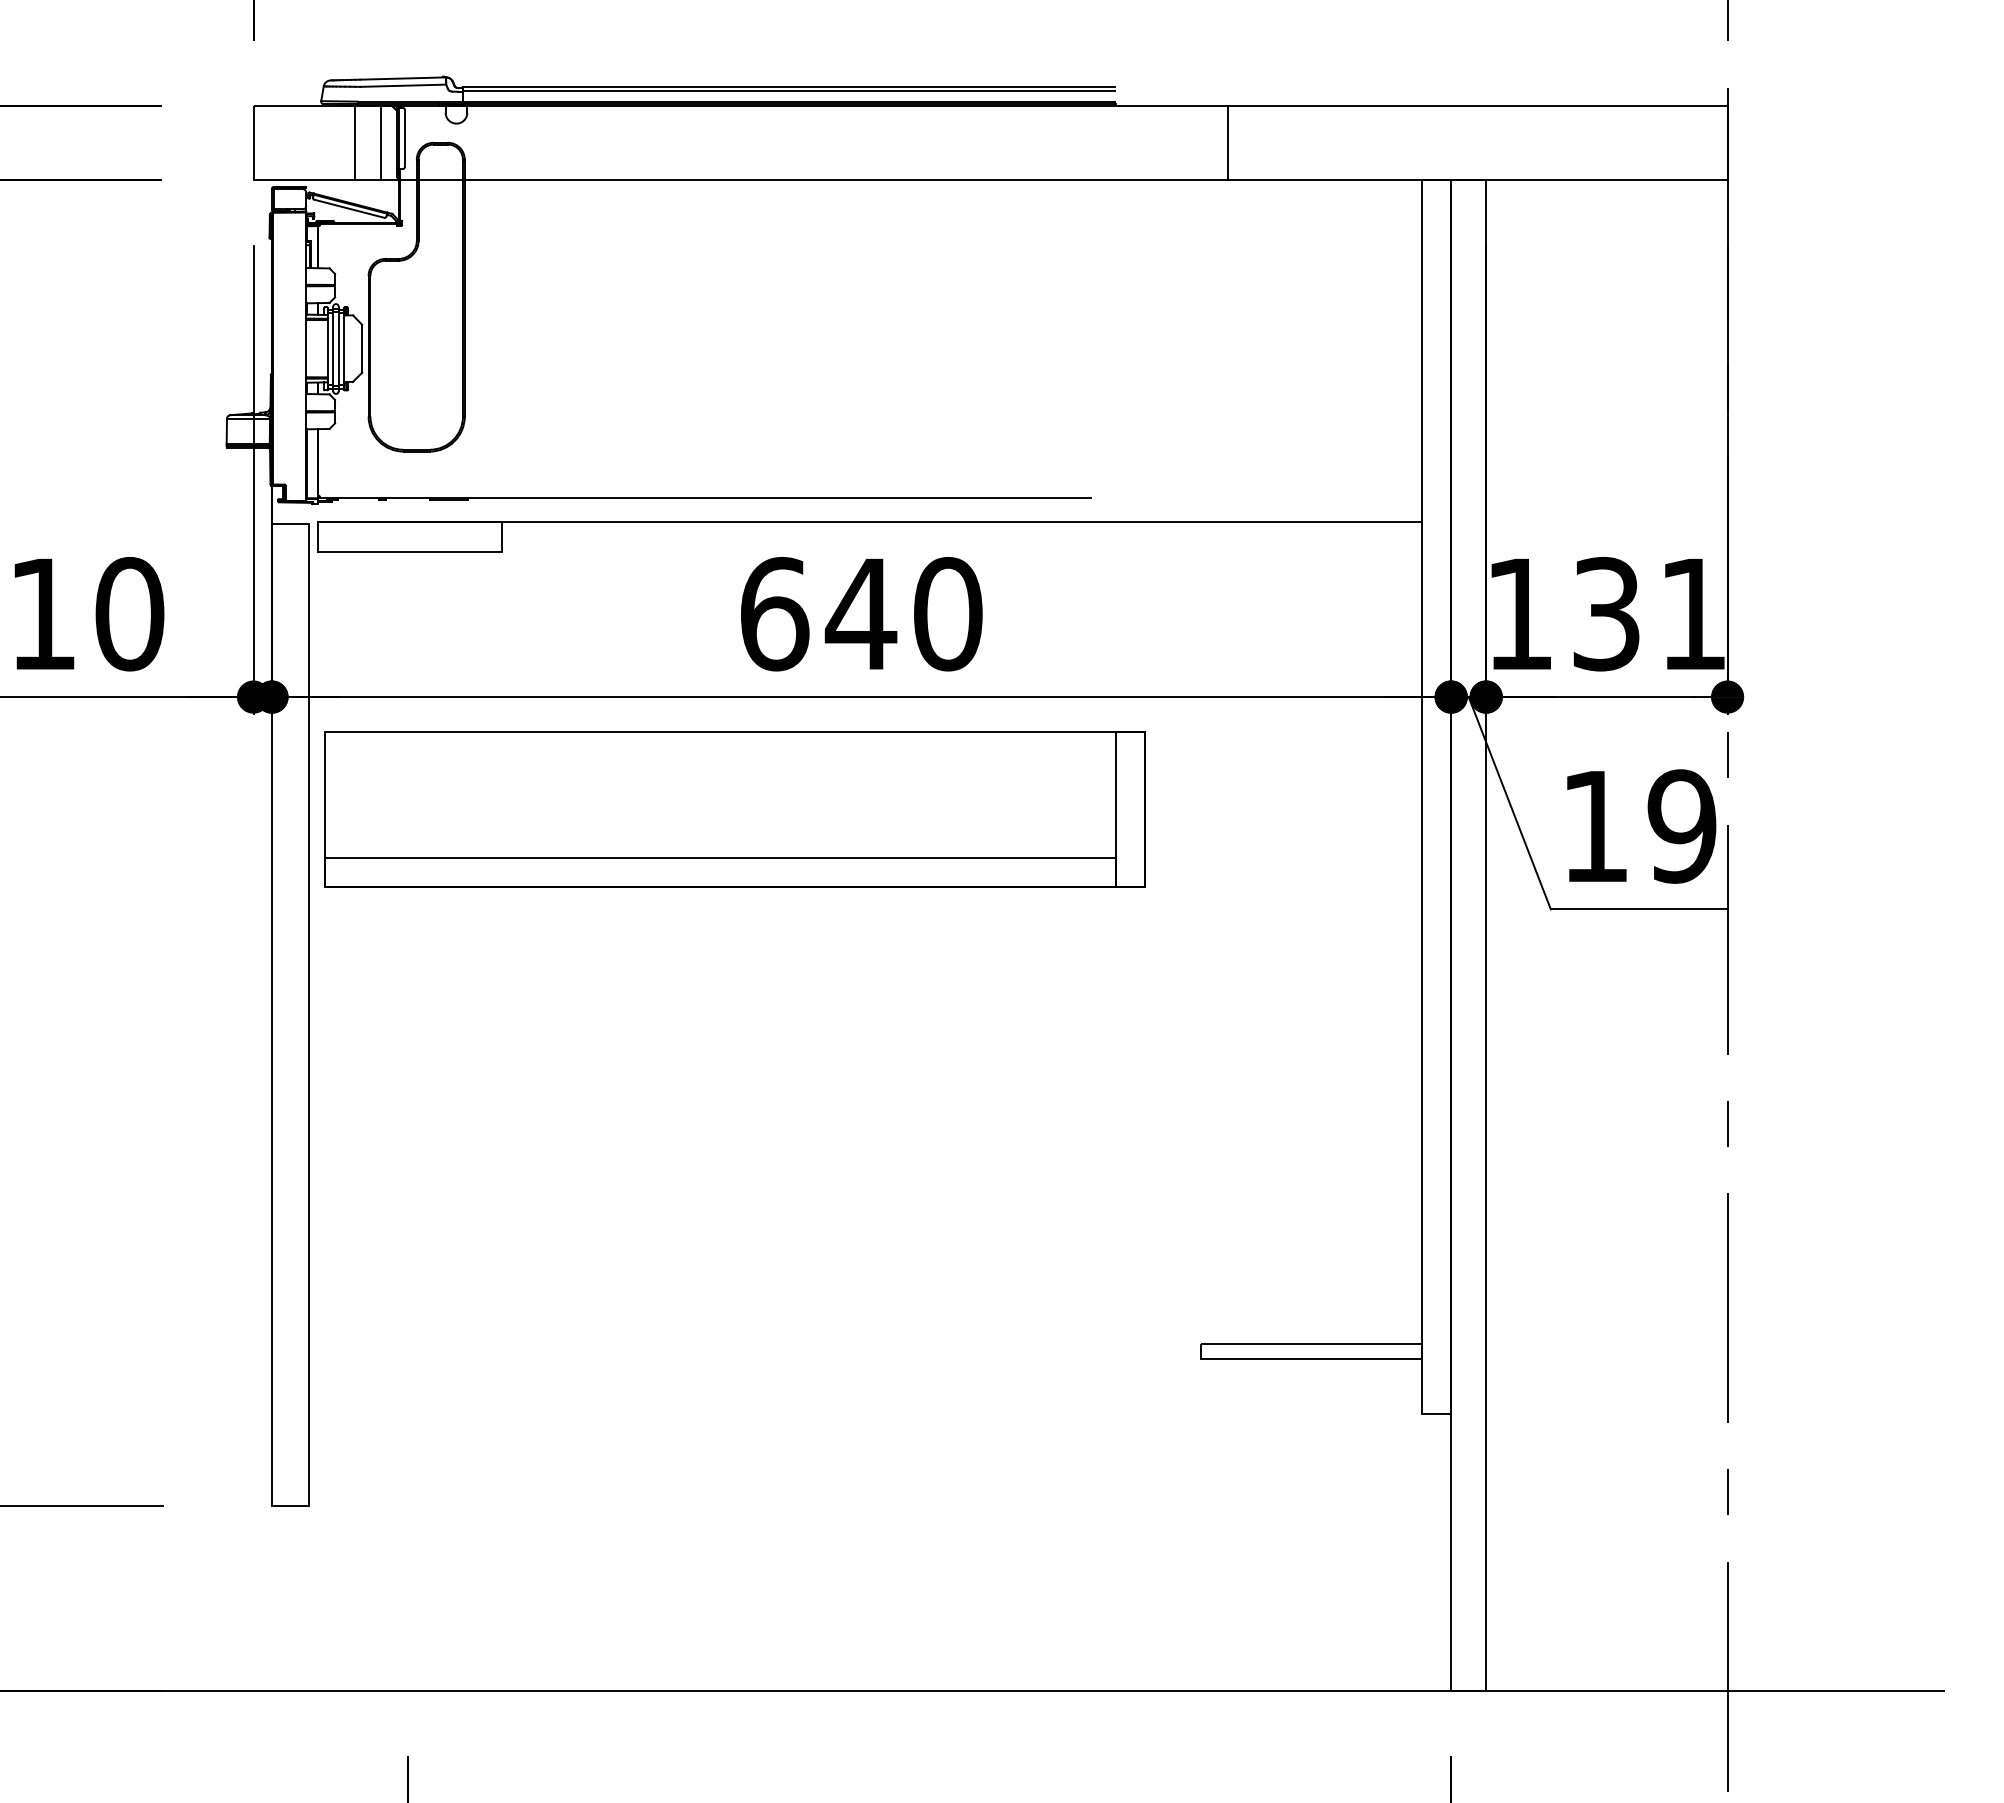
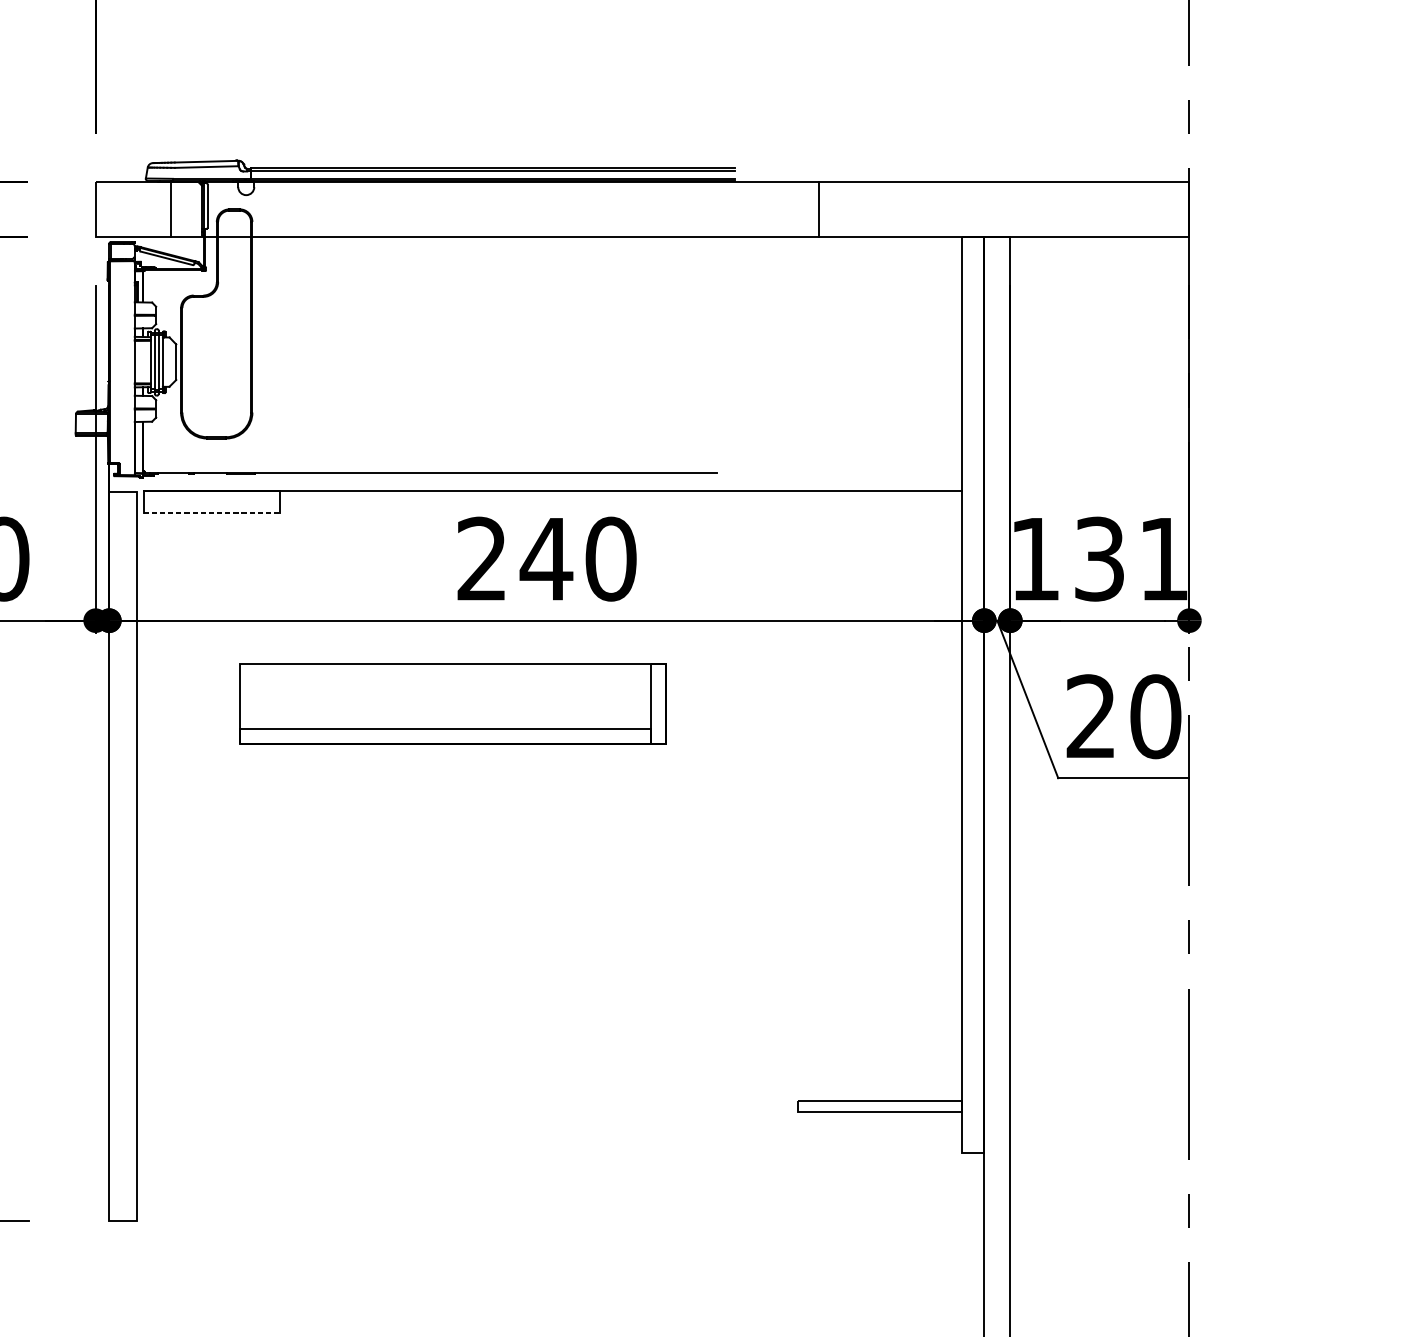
line: (380, 142) -> (189, 209), removed
line: (410, 551) -> (212, 512), solid -> dashed
text: (775, 613) -> (482, 558), 640 -> 240
part: (734, 809) -> (452, 704), size x0.7
text: (1639, 826) -> (1124, 716), 19 -> 20

